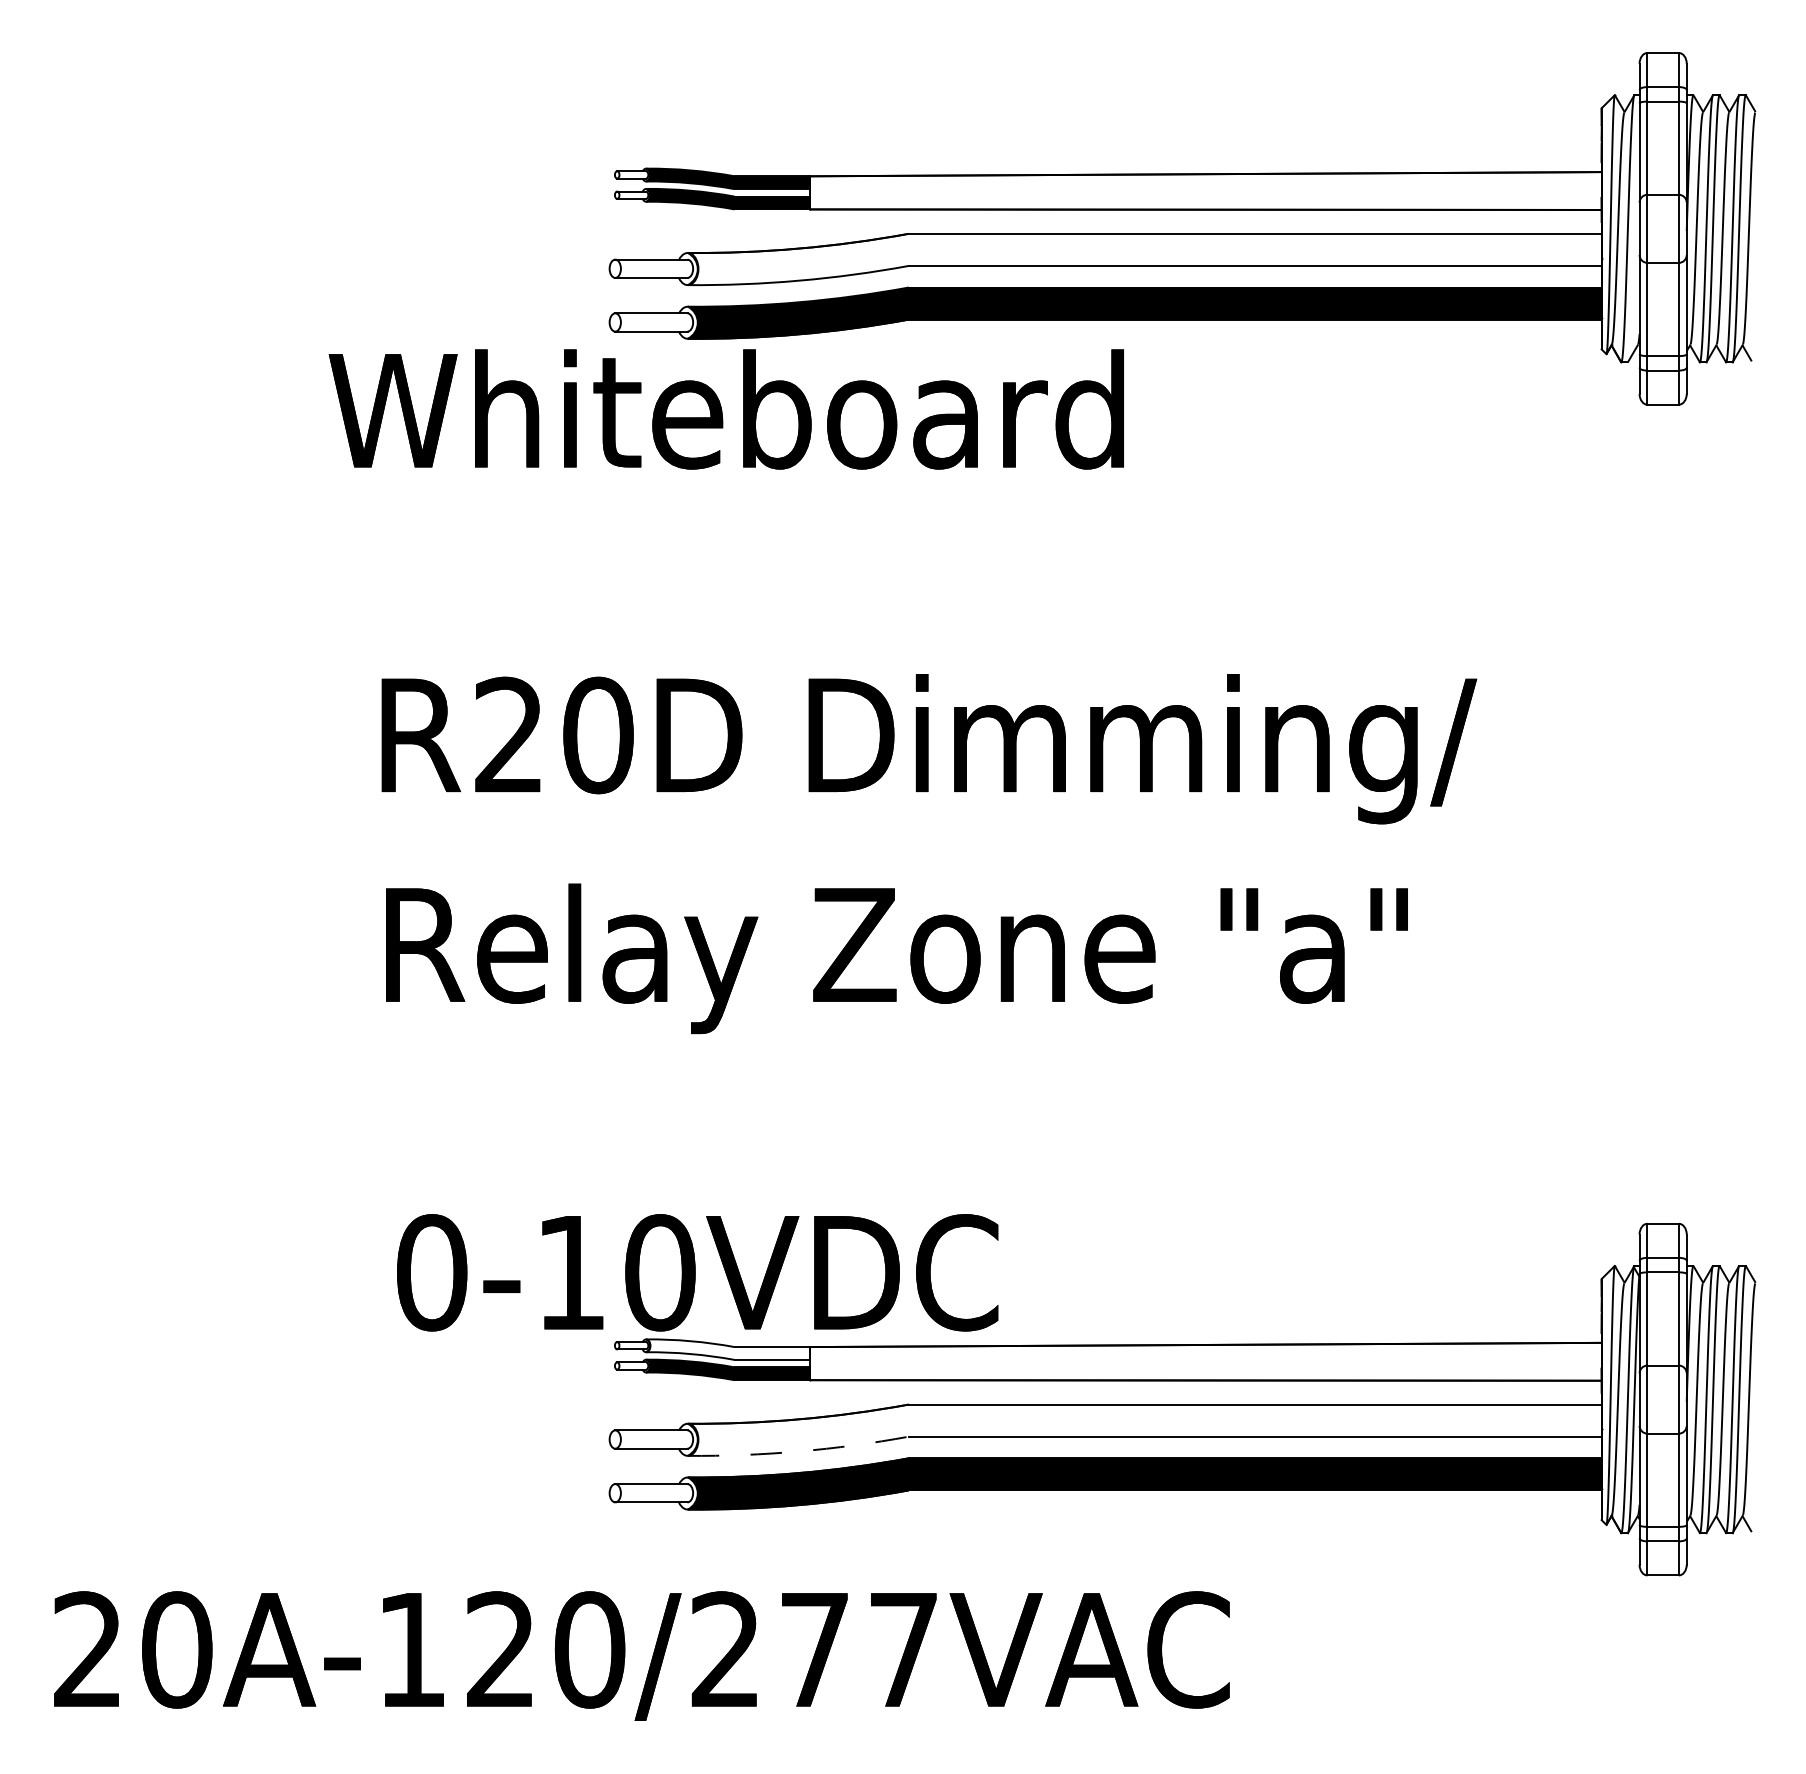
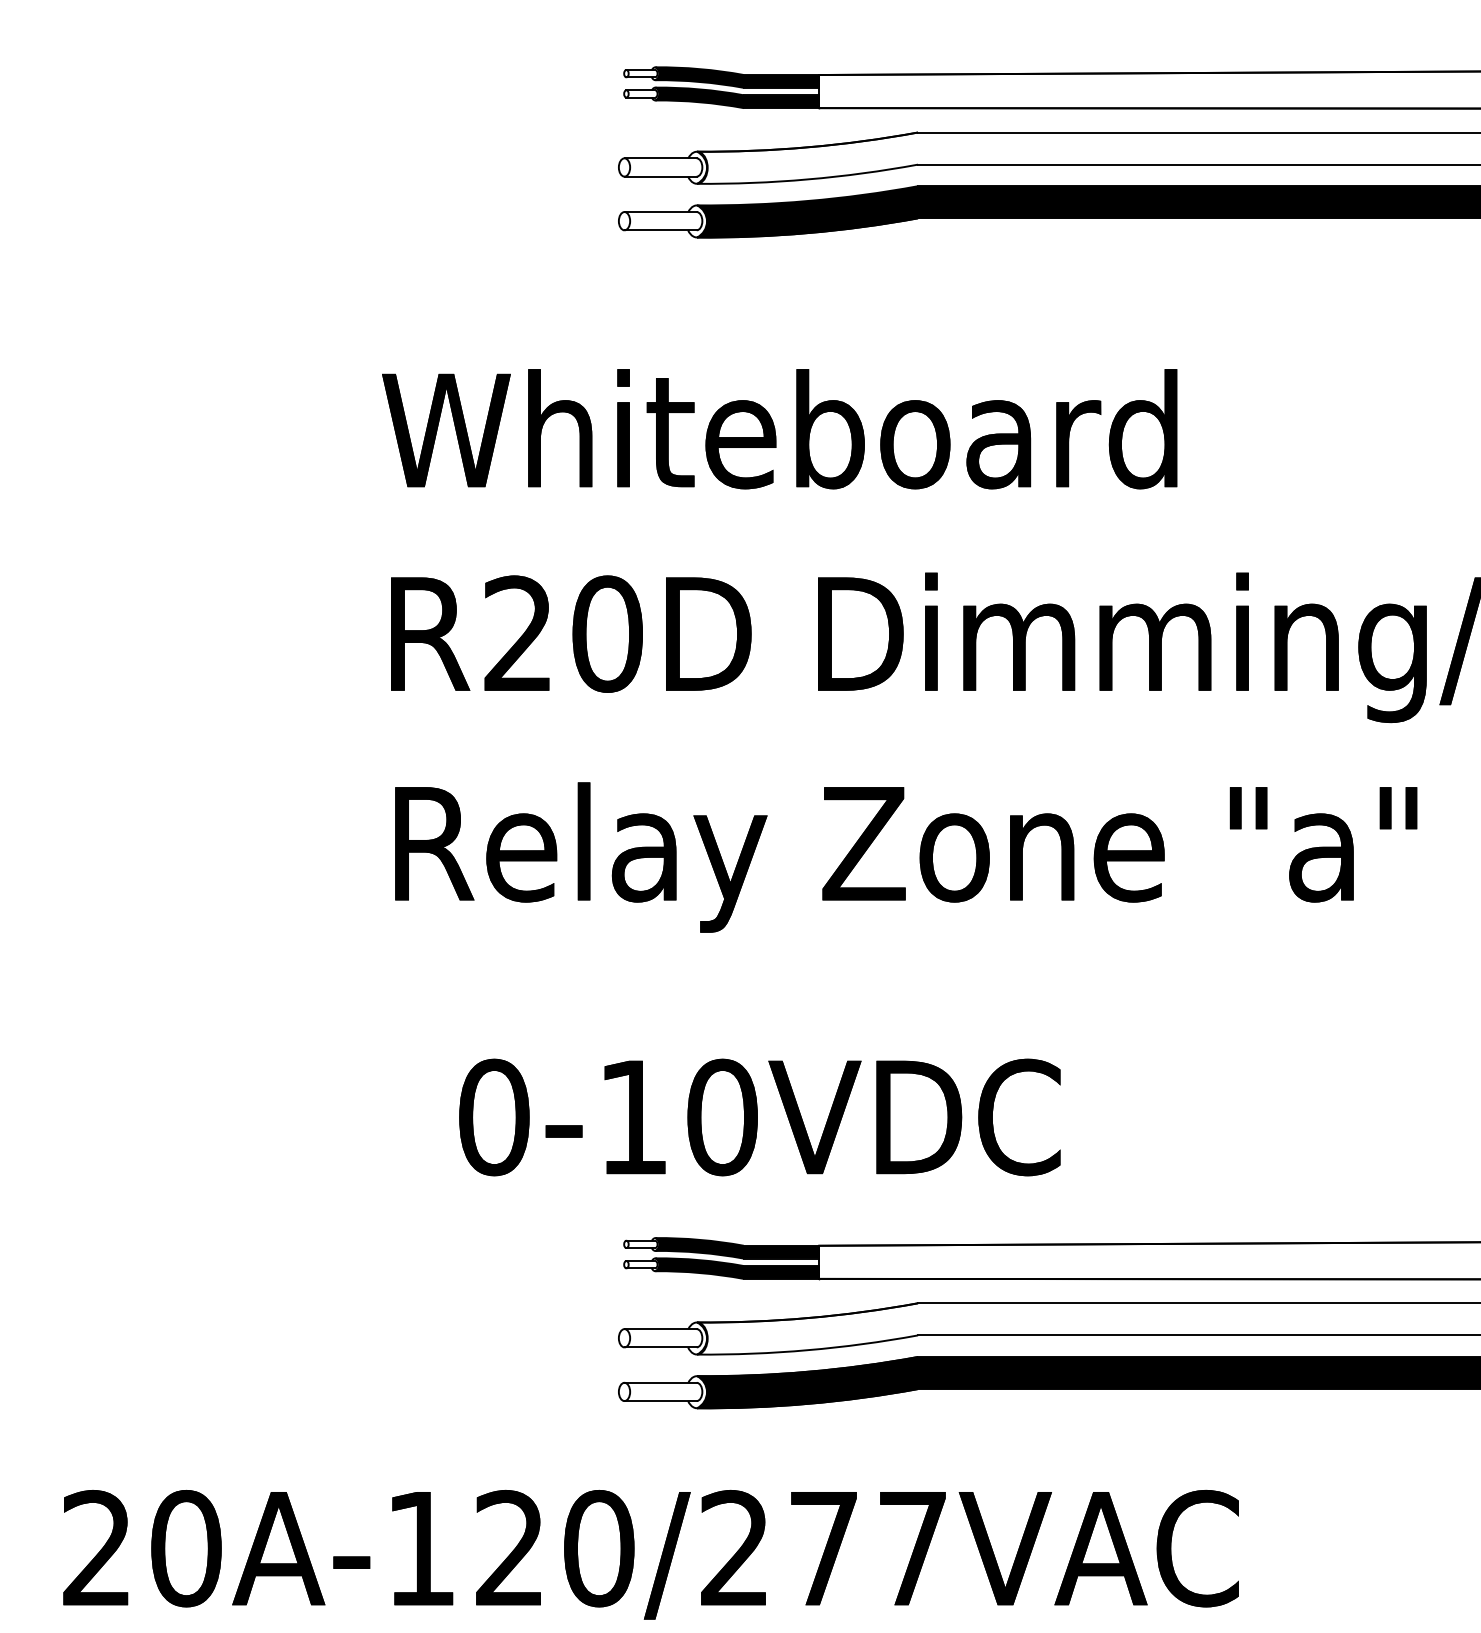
text: (725, 409) -> (778, 429), moved
text: (697, 1272) -> (759, 1117), moved
fill: (728, 1349) -> (737, 1248), added
arc: (798, 1451) -> (807, 1350), dashed -> solid

